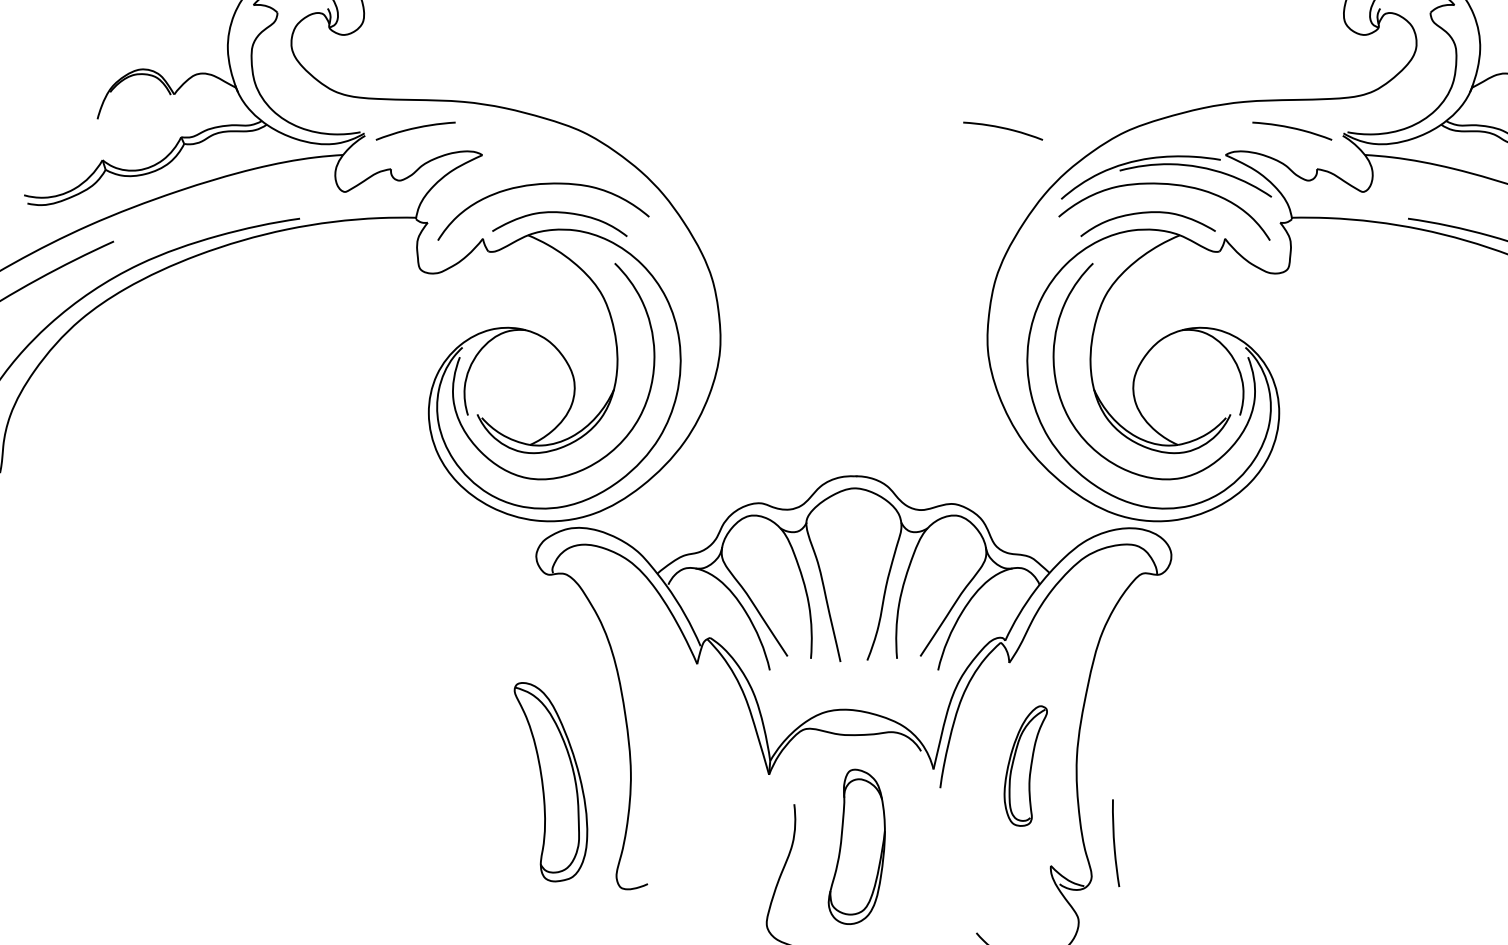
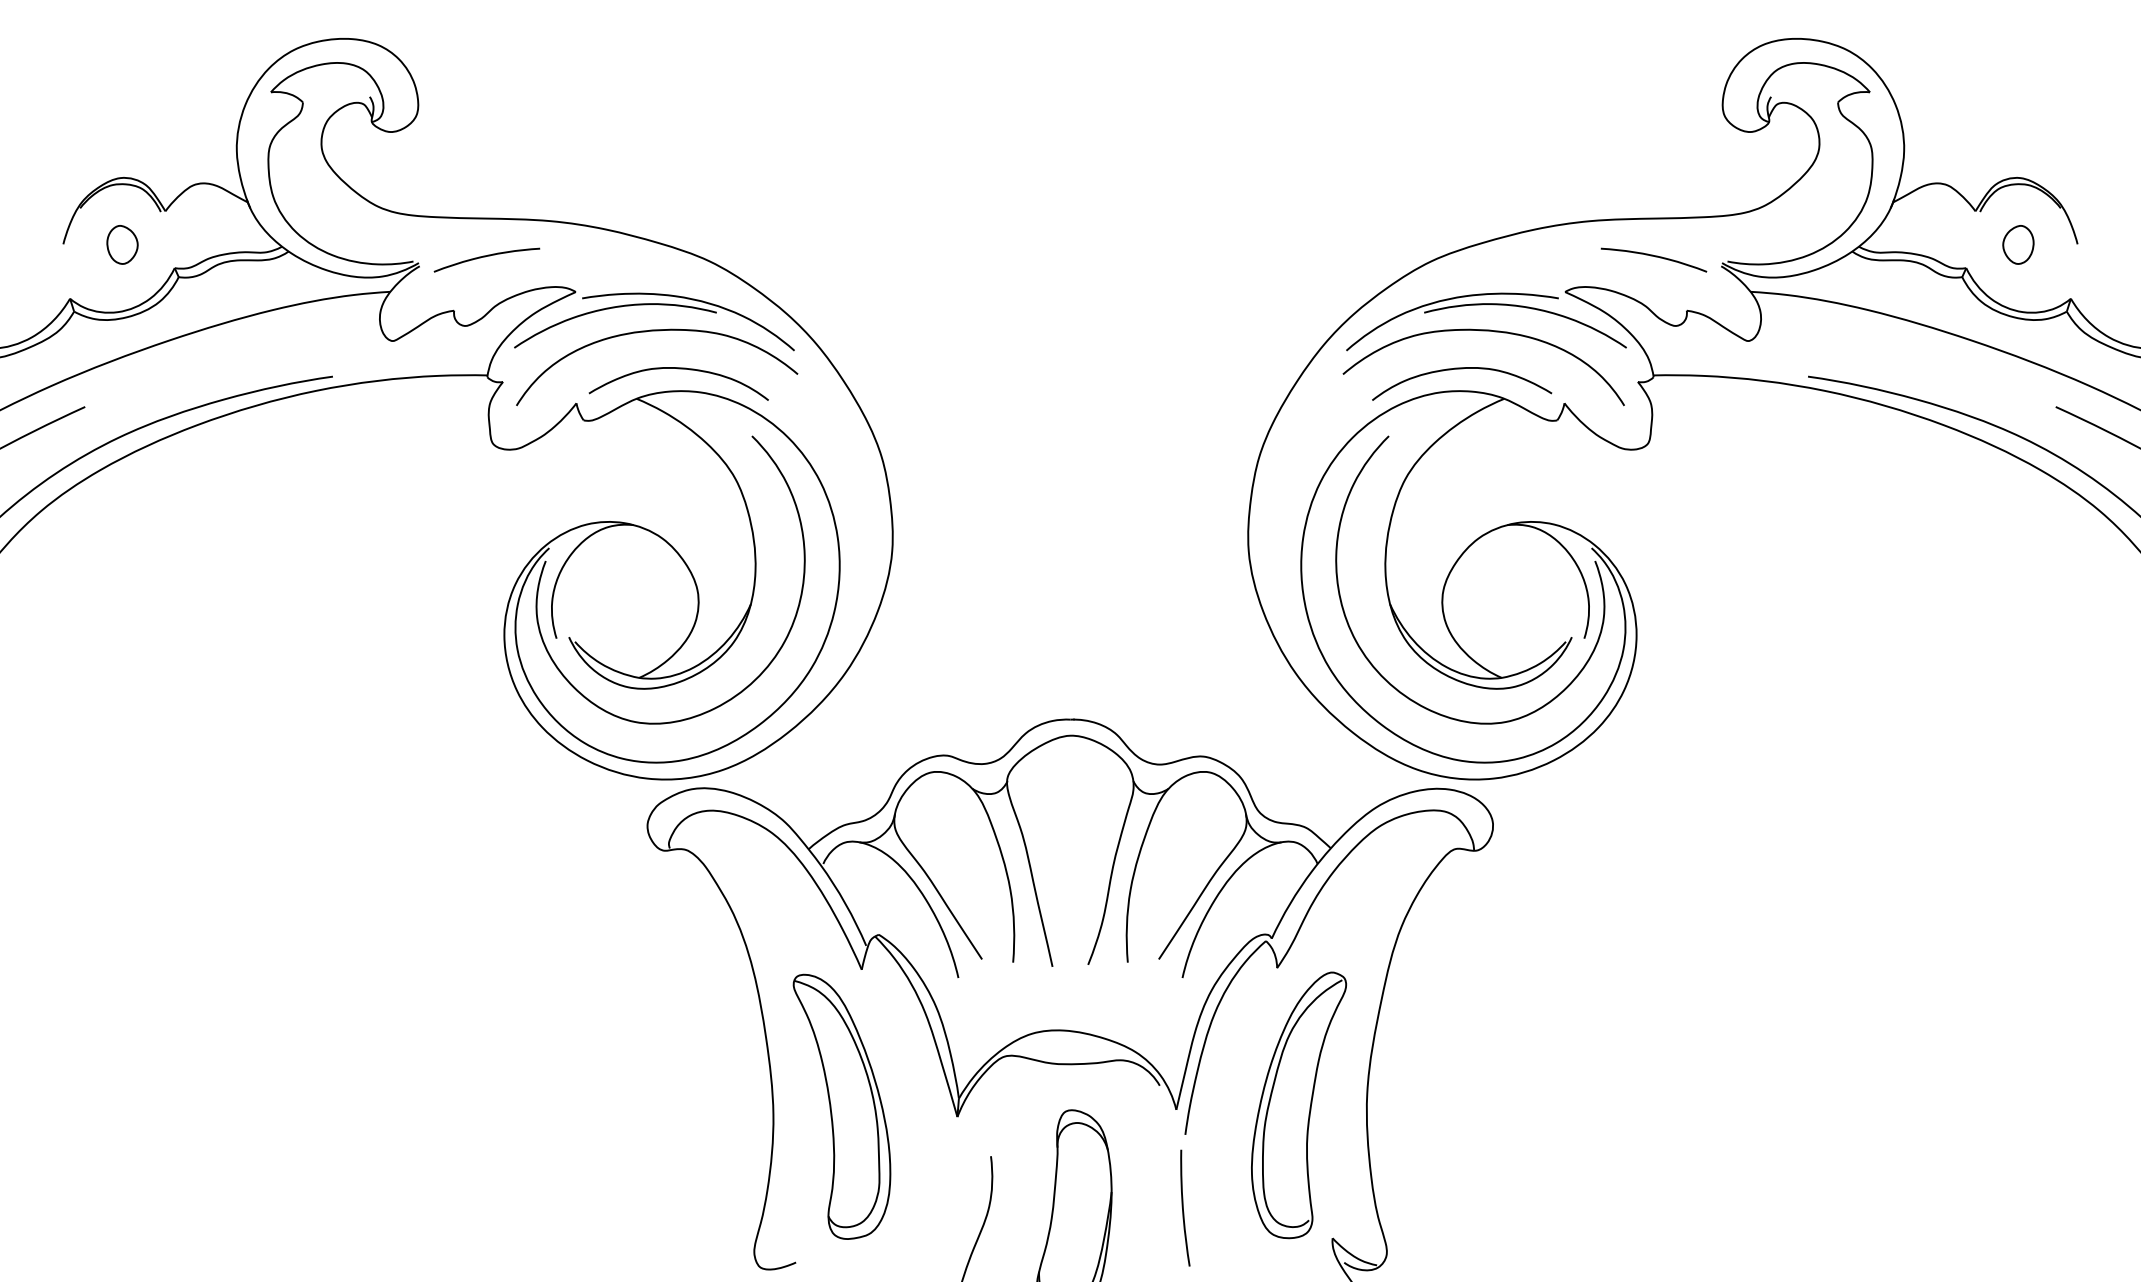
part: (141, 119) -> (122, 244), added
curve: (1004, 129) -> (1270, 257), removed
part: (545, 165) -> (659, 305), added
part: (1026, 766) -> (1299, 1105), size x1.67
part: (550, 781) -> (841, 1106), moved
curve: (1114, 842) -> (1183, 1207), moved

